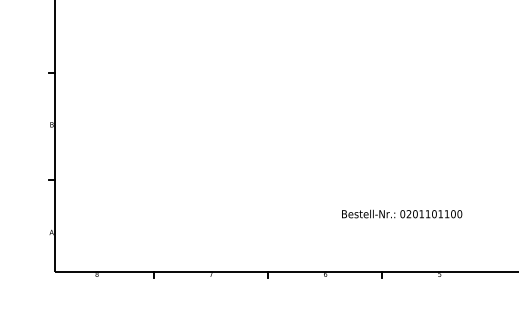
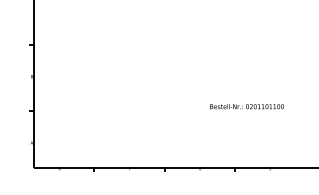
text: (401, 213) -> (246, 106), moved

